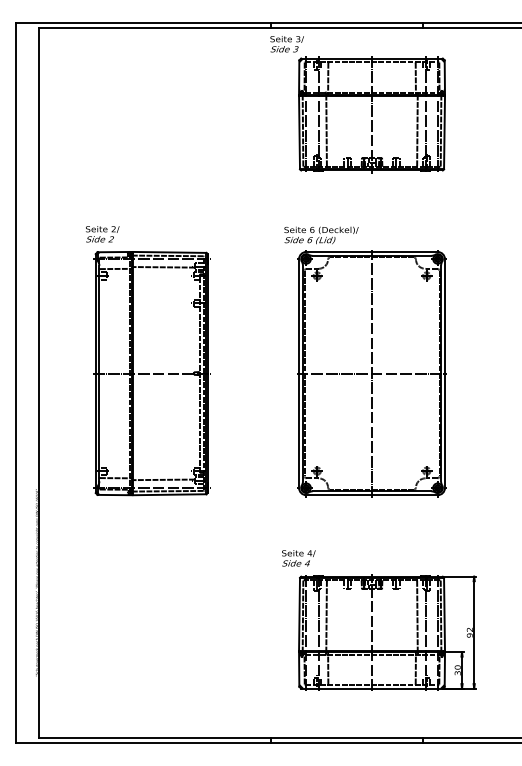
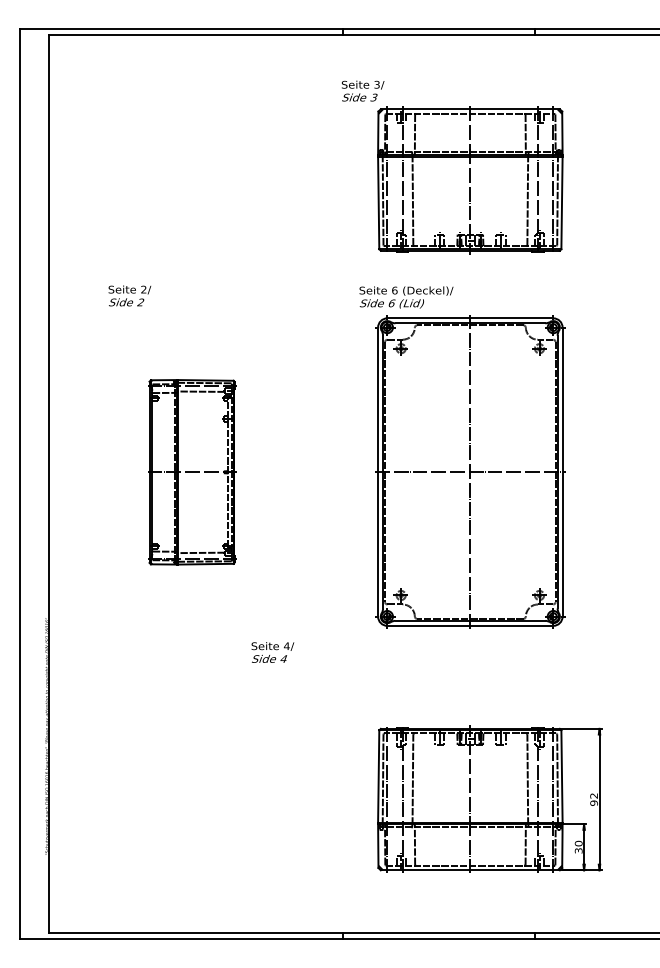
part: (357, 104) -> (451, 167), moved
part: (151, 373) -> (191, 471), size x0.6
text: (298, 558) -> (272, 652), moved

